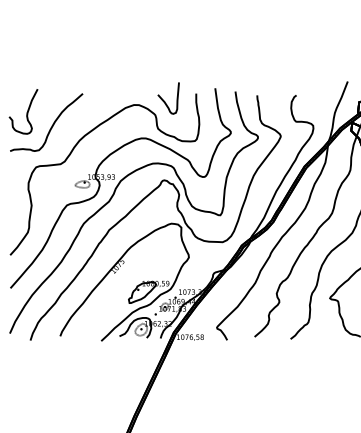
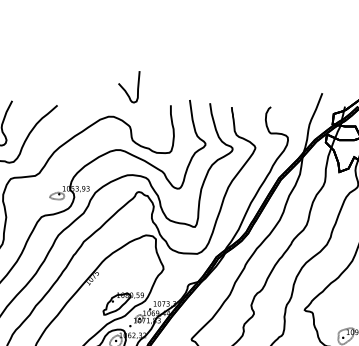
curve: (165, 101) -> (126, 90), moved

